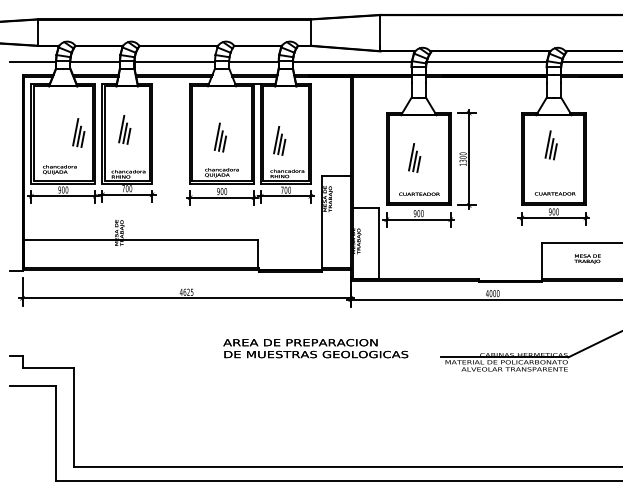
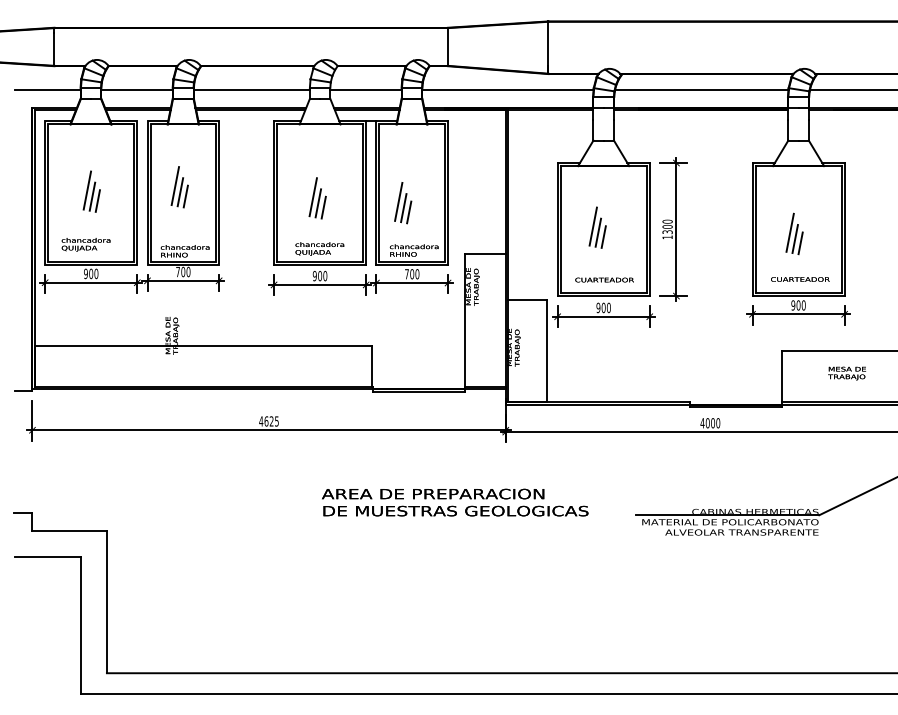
part: (78, 132) -> (91, 190), moved
part: (550, 145) -> (793, 234), moved

